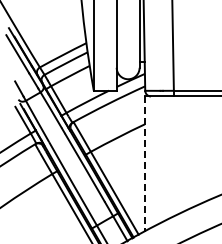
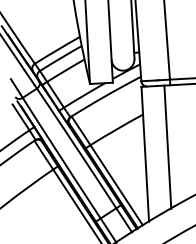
line: (167, 158) -> (167, 147), added
line: (145, 163) -> (145, 153), dashed -> solid

